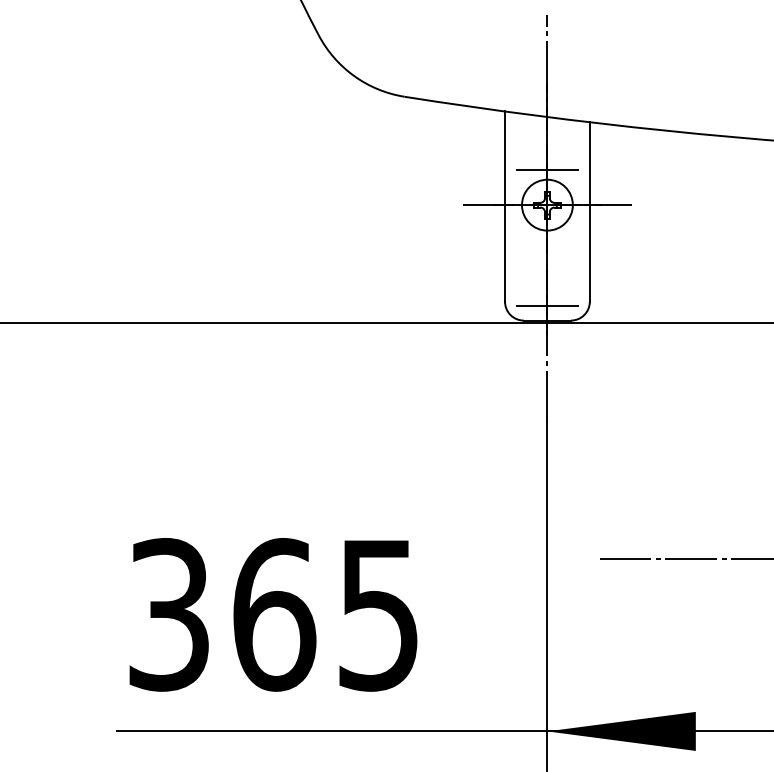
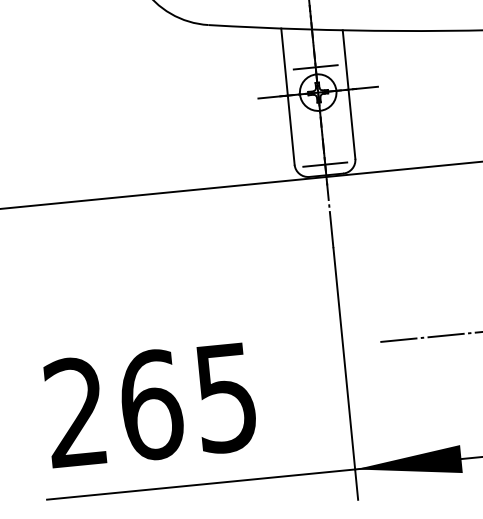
text: (168, 614) -> (75, 412), 365 -> 265

